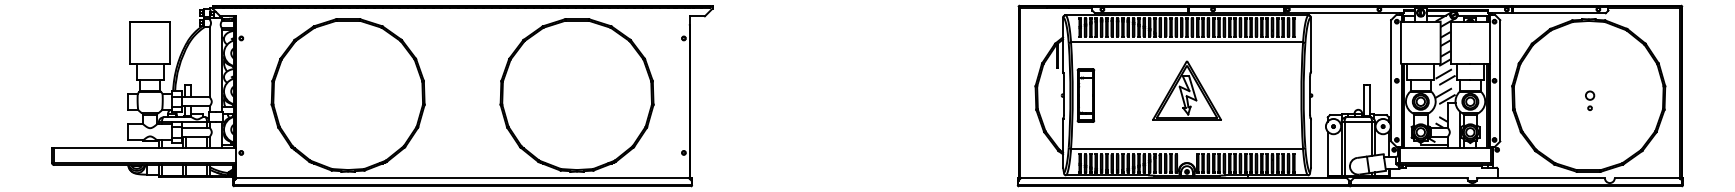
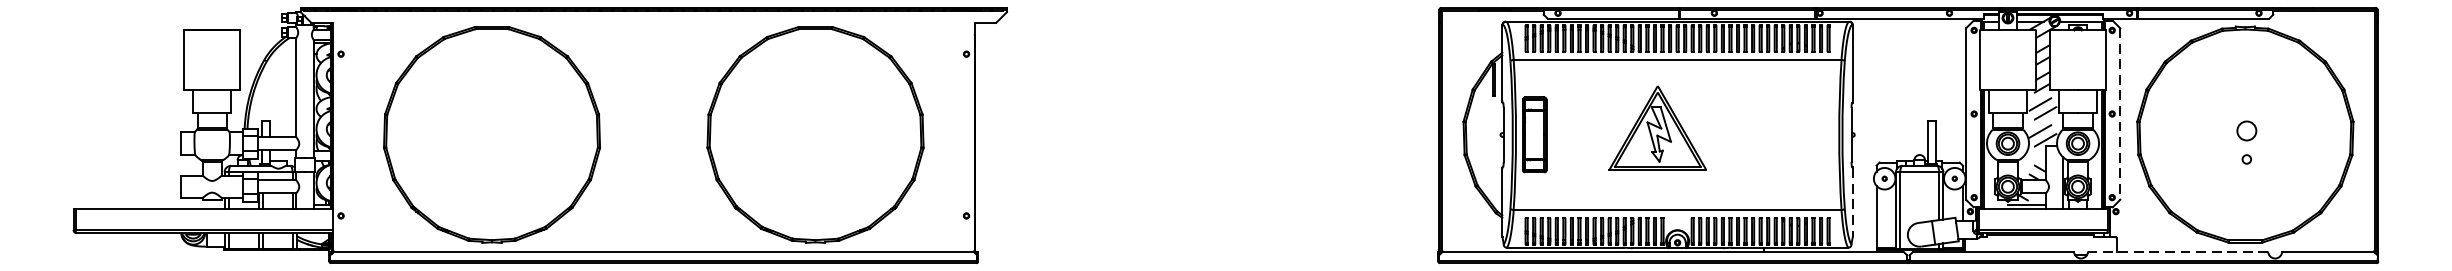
line: (1500, 80) -> (2120, 113), solid -> dashed
part: (1186, 90) -> (1657, 127), moved
part: (1590, 100) -> (2247, 141), size x1.6
line: (1311, 144) -> (1853, 204), solid -> dashed
line: (1541, 178) -> (2178, 252), solid -> dashed

